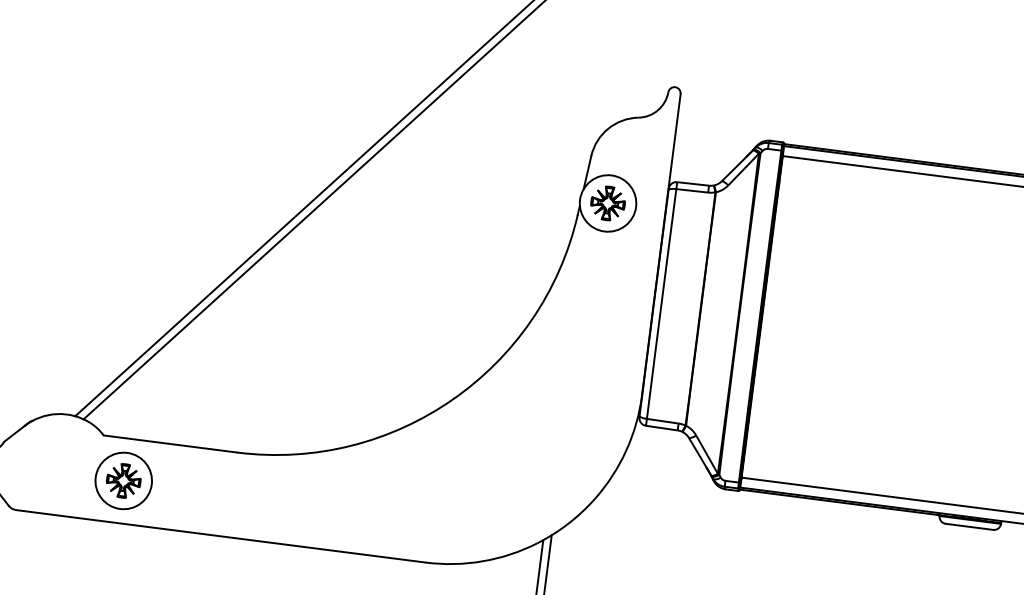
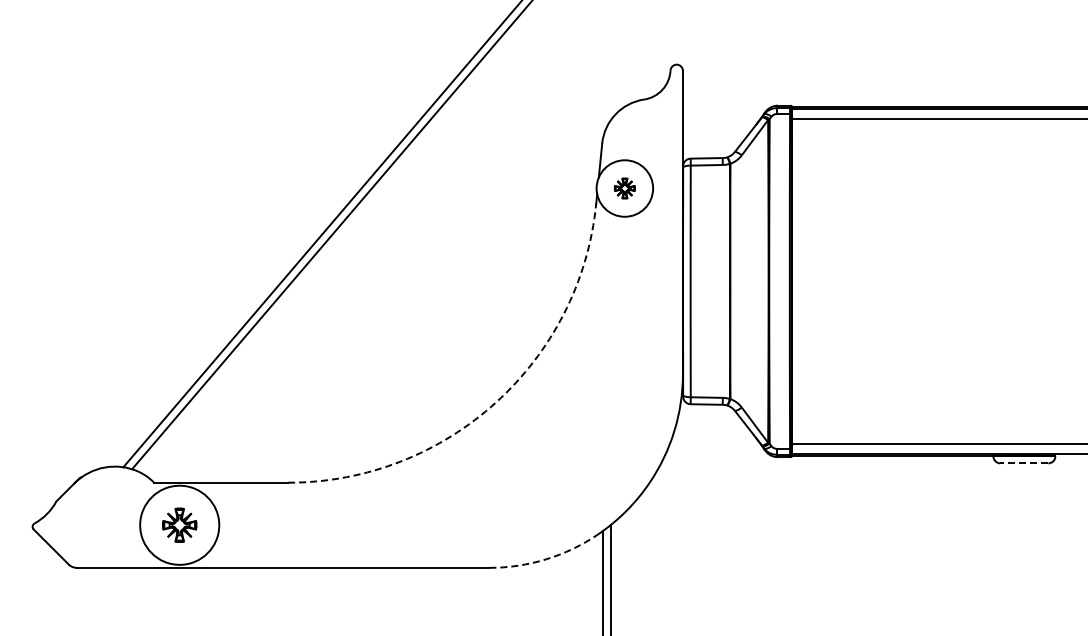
part: (607, 203) -> (624, 188), size x0.6
arc: (452, 399) -> (495, 402), solid -> dashed
circle: (123, 481) -> (179, 525), size x1.4
line: (969, 526) -> (1024, 463), solid -> dashed
arc: (483, 561) -> (546, 559), solid -> dashed

